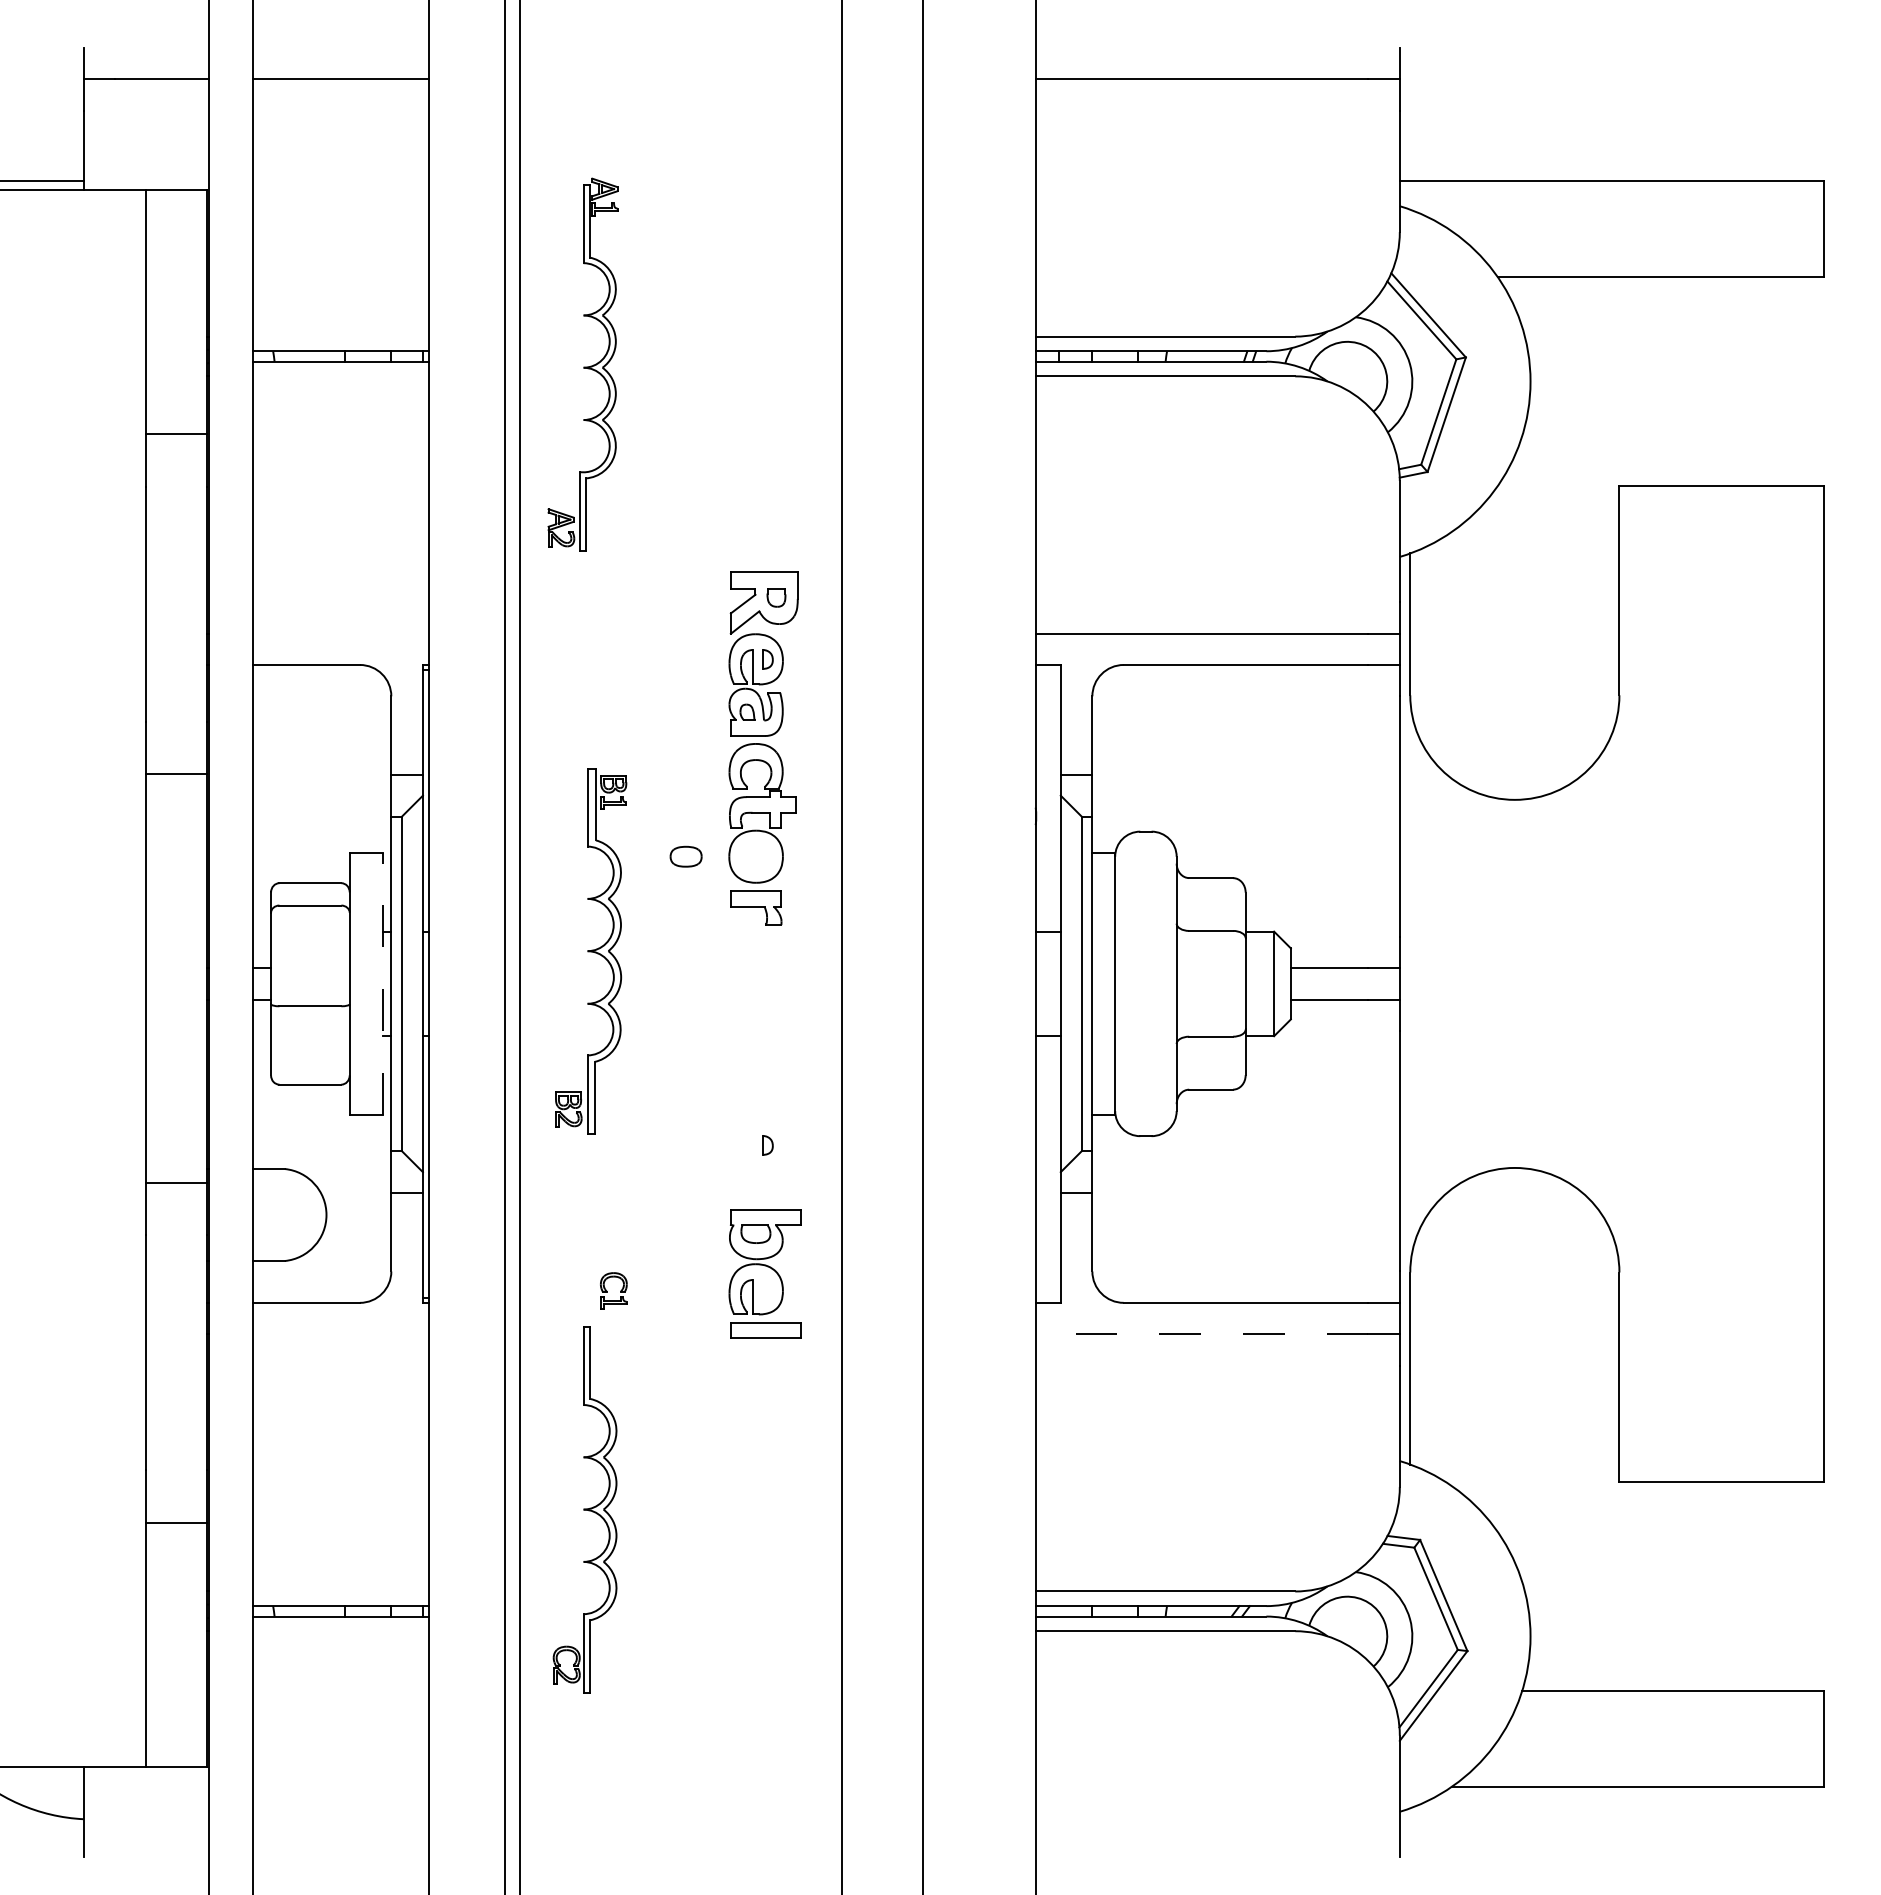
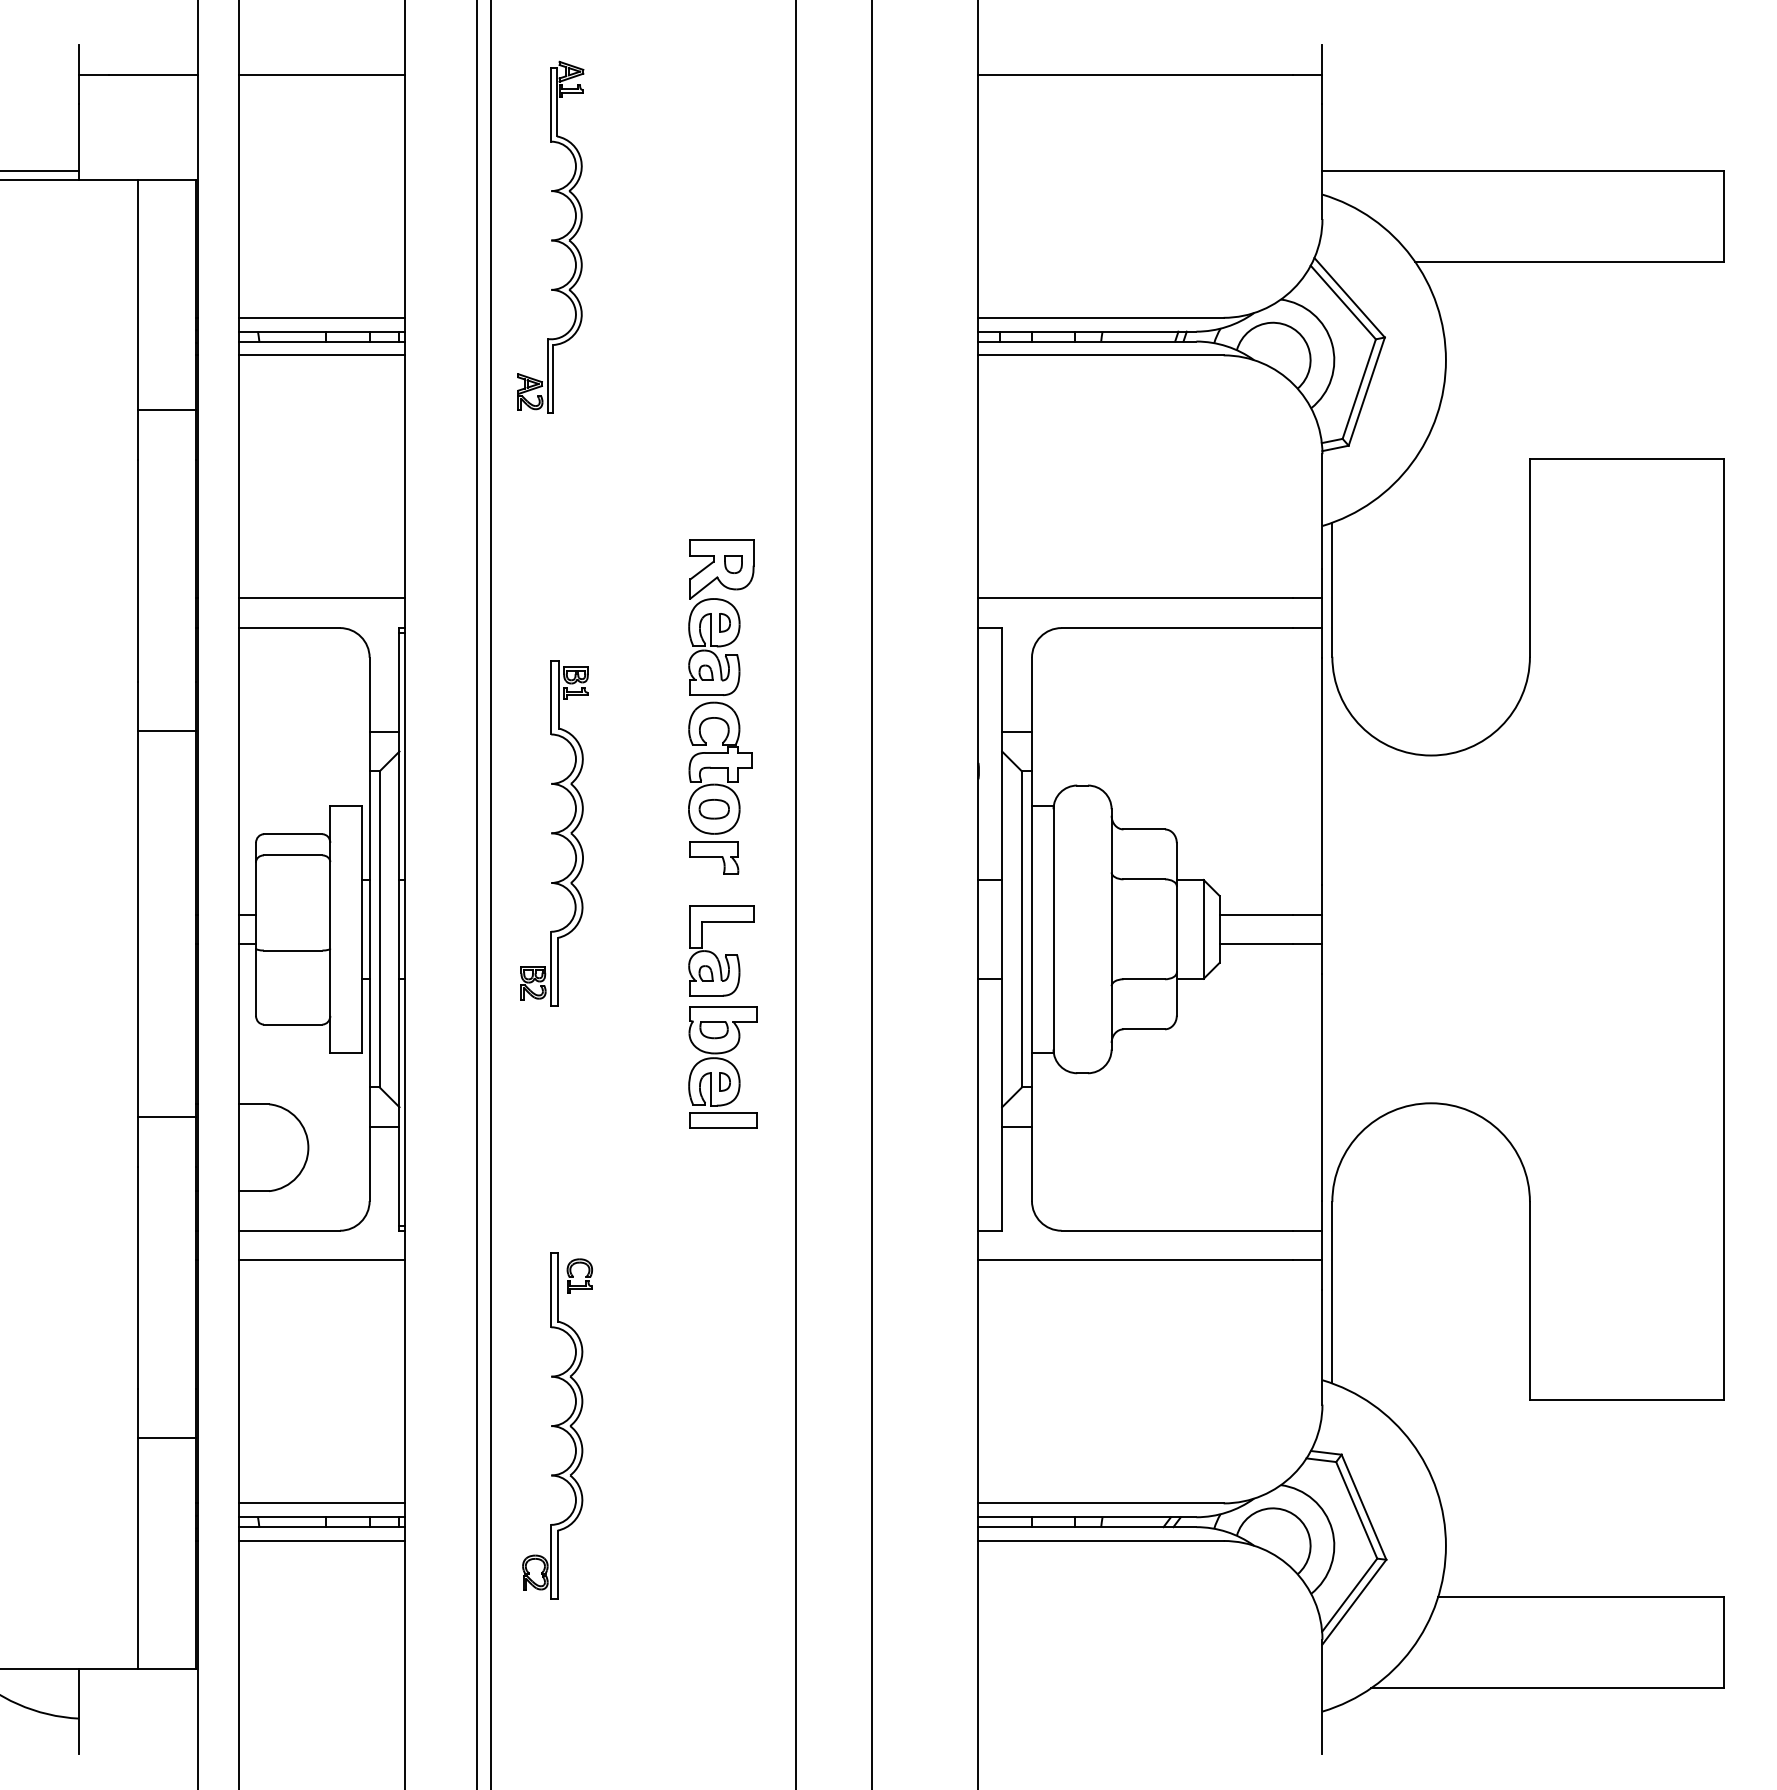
line: (340, 336) -> (321, 317), added
part: (582, 364) -> (550, 237), moved
line: (340, 376) -> (321, 355), added
line: (340, 633) -> (321, 598), added
part: (685, 856) -> (713, 809), moved
part: (591, 951) -> (554, 833), moved
line: (383, 983) -> (362, 929), dashed -> solid
part: (763, 1006) -> (721, 950), added
part: (764, 1273) -> (722, 1066), moved
part: (613, 1290) -> (579, 1275), moved
line: (340, 1334) -> (321, 1260), added
line: (1201, 1334) -> (1135, 1260), dashed -> solid
line: (340, 1591) -> (321, 1503), added
line: (340, 1631) -> (321, 1541), added

